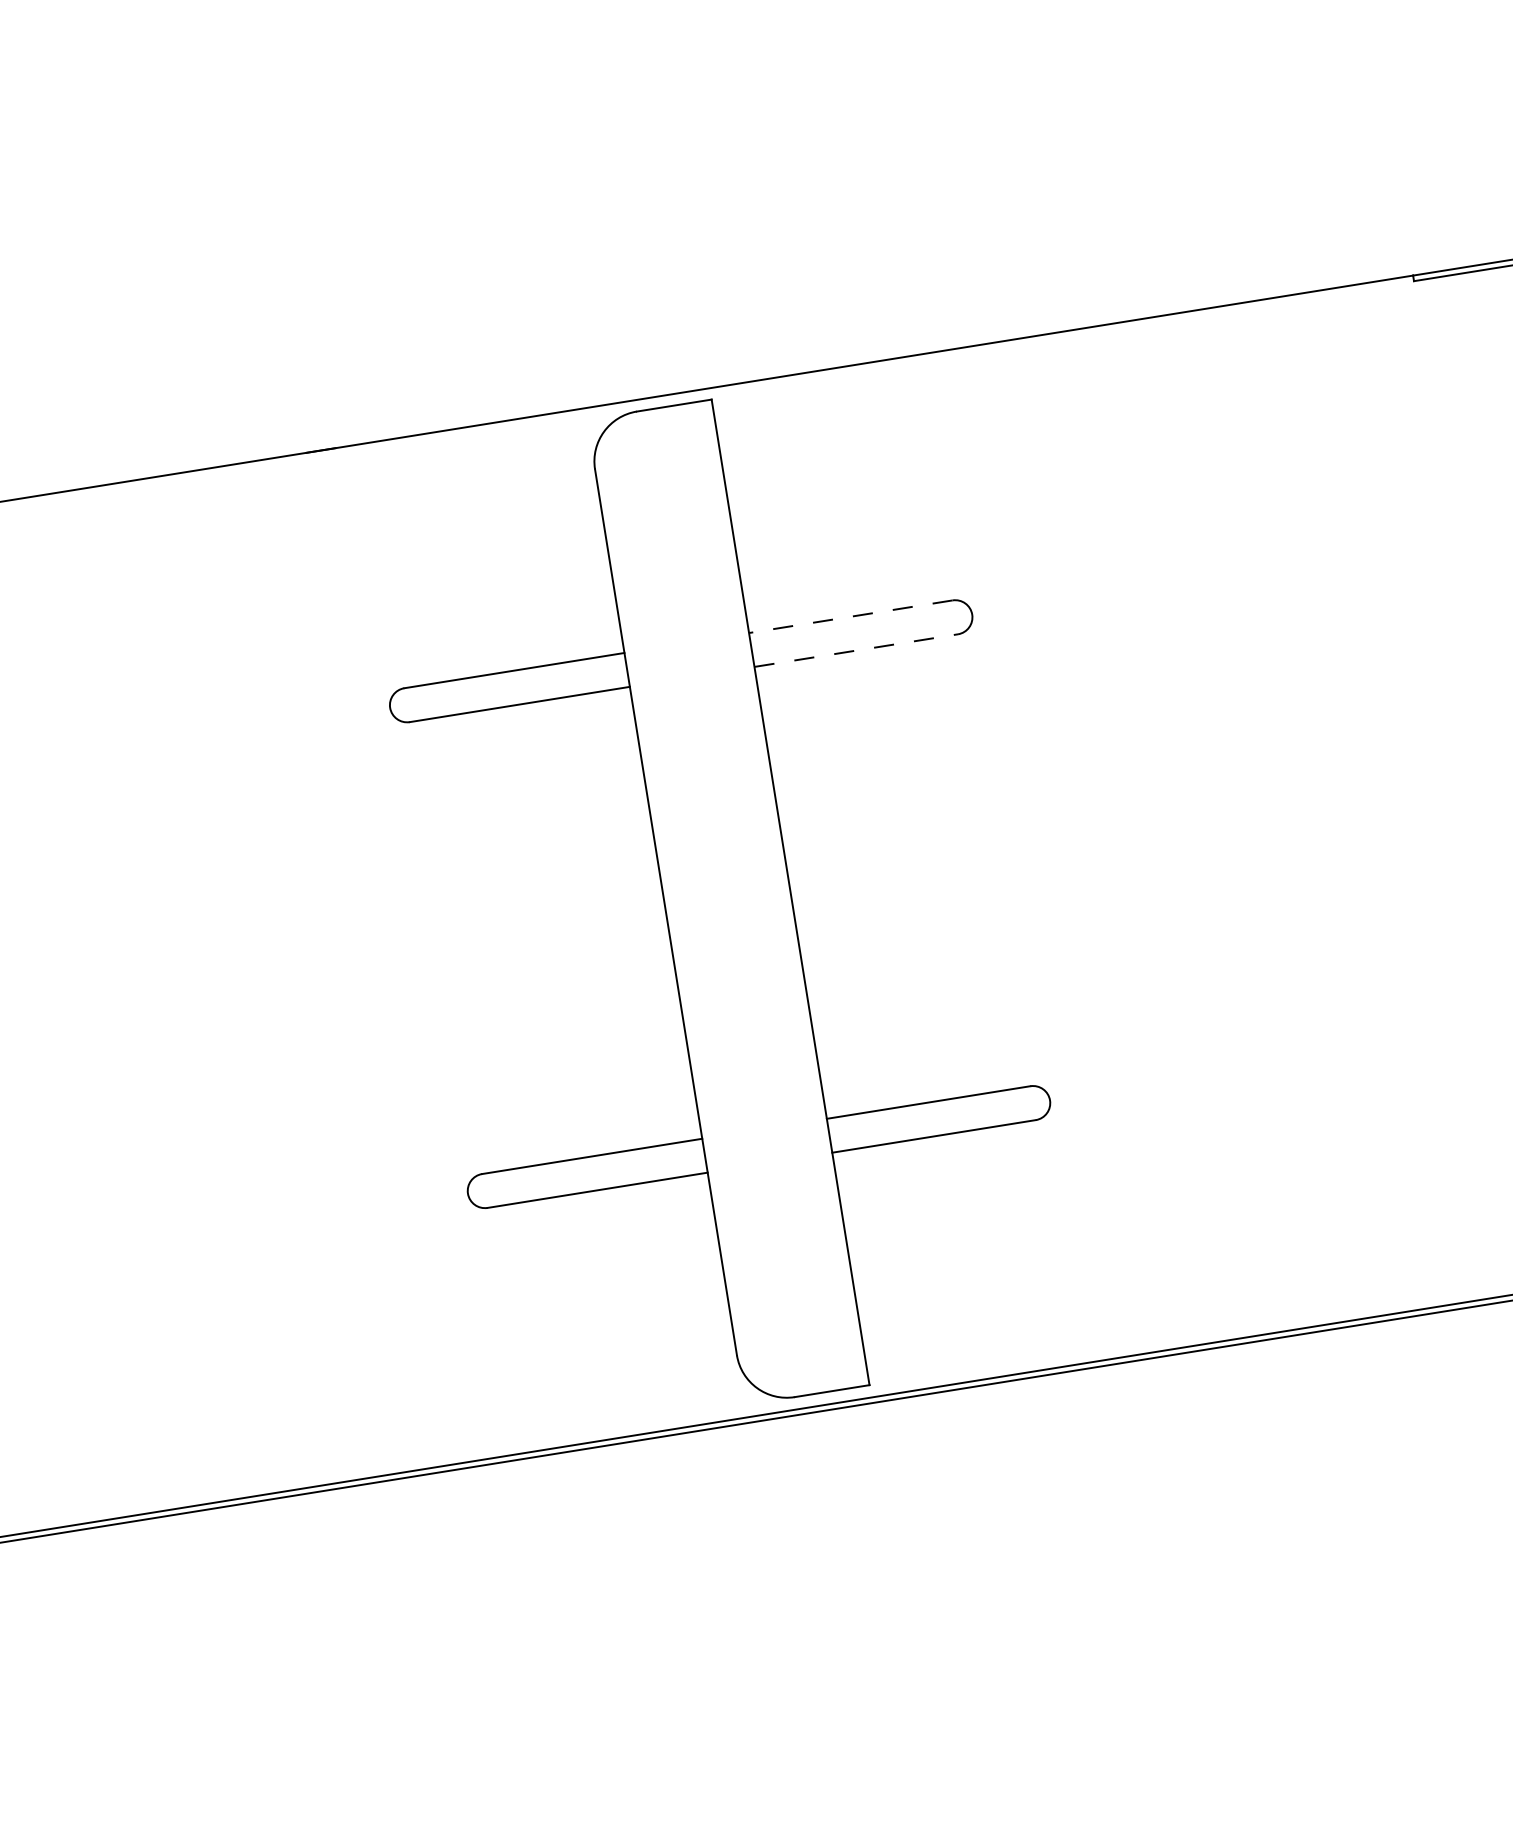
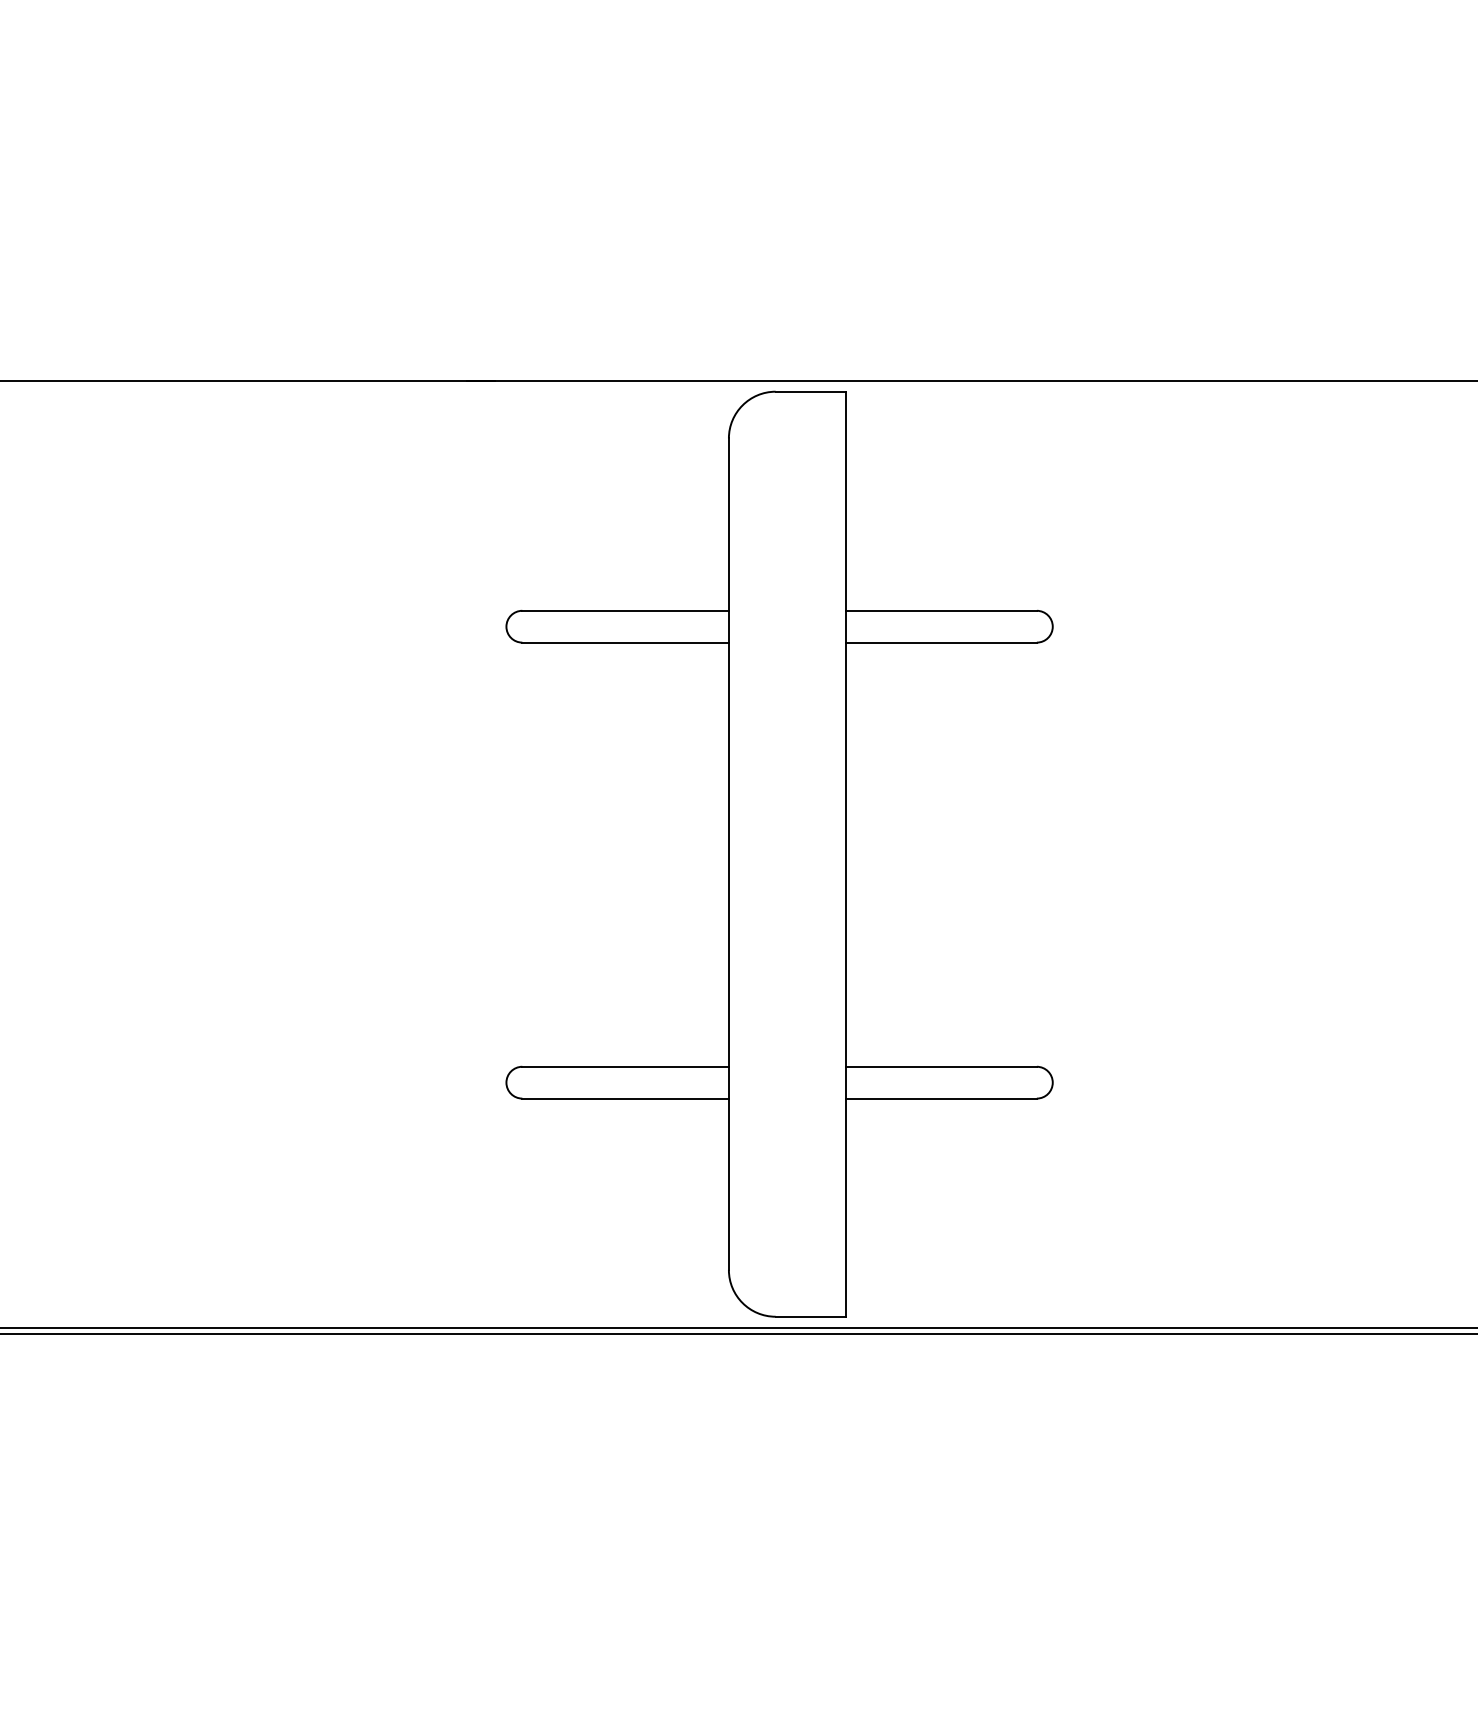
line: (850, 616) -> (941, 610), dashed -> solid
line: (856, 650) -> (941, 642), dashed -> solid

